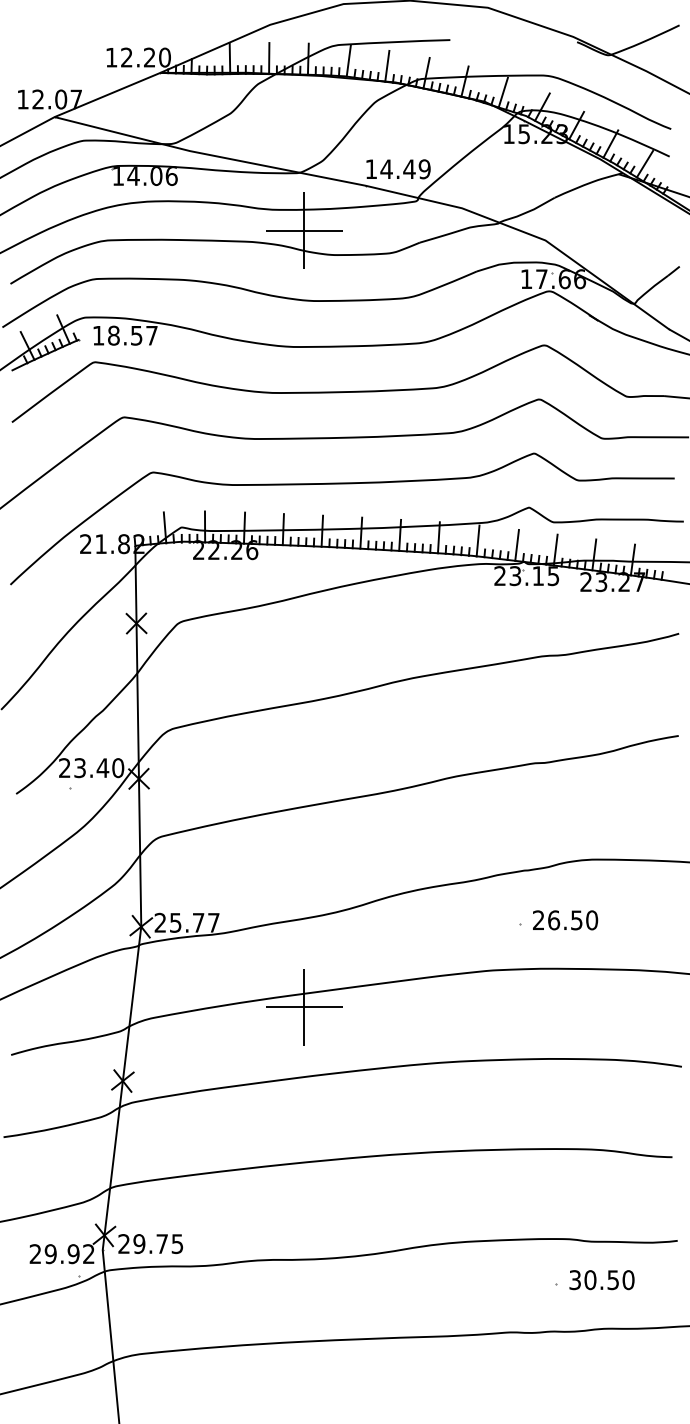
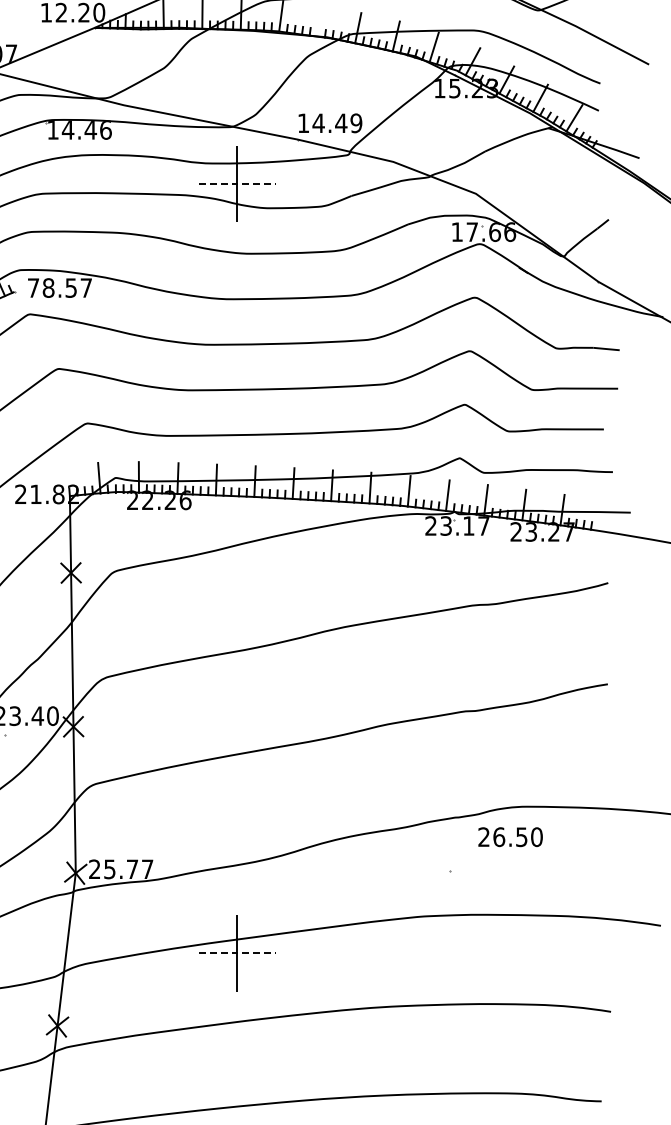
line: (387, 65) -> (319, 20), removed
text: (156, 176) -> (90, 130), 14.06 -> 14.46
line: (304, 230) -> (237, 183), solid -> dashed
text: (98, 335) -> (33, 287), 18.57 -> 78.57
text: (553, 576) -> (483, 526), 23.15 -> 23.17
text: (565, 920) -> (510, 837), moved
line: (304, 1007) -> (237, 953), solid -> dashed

